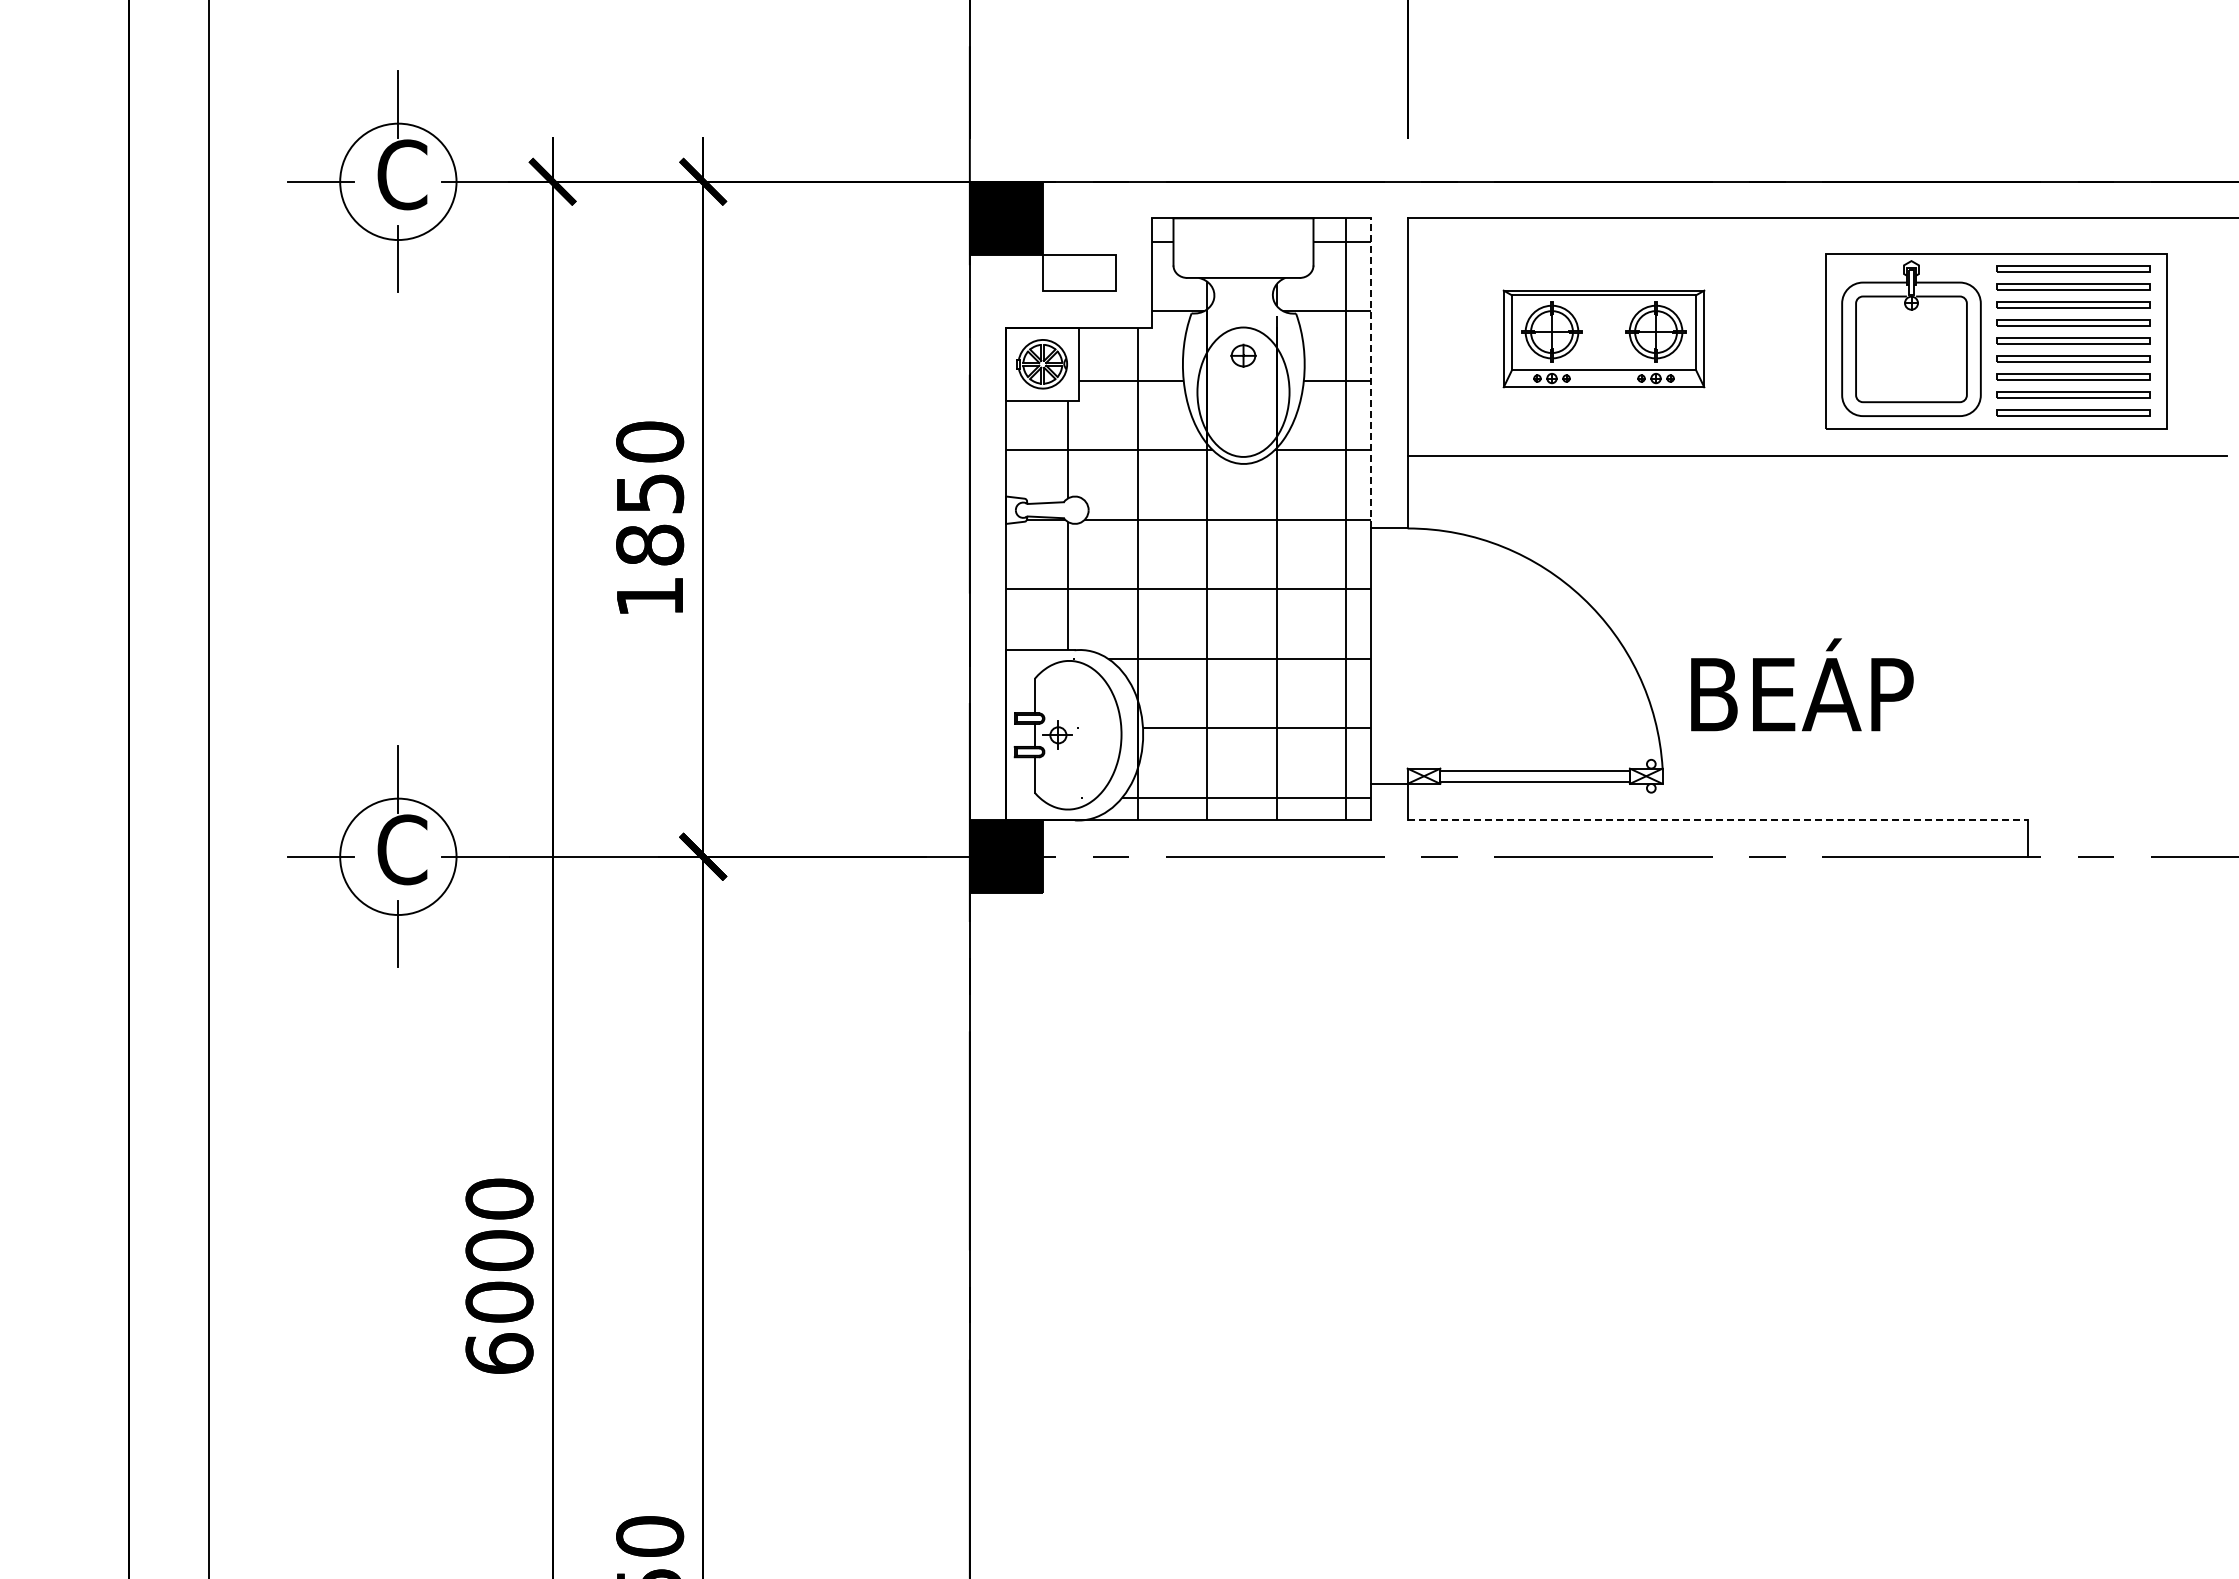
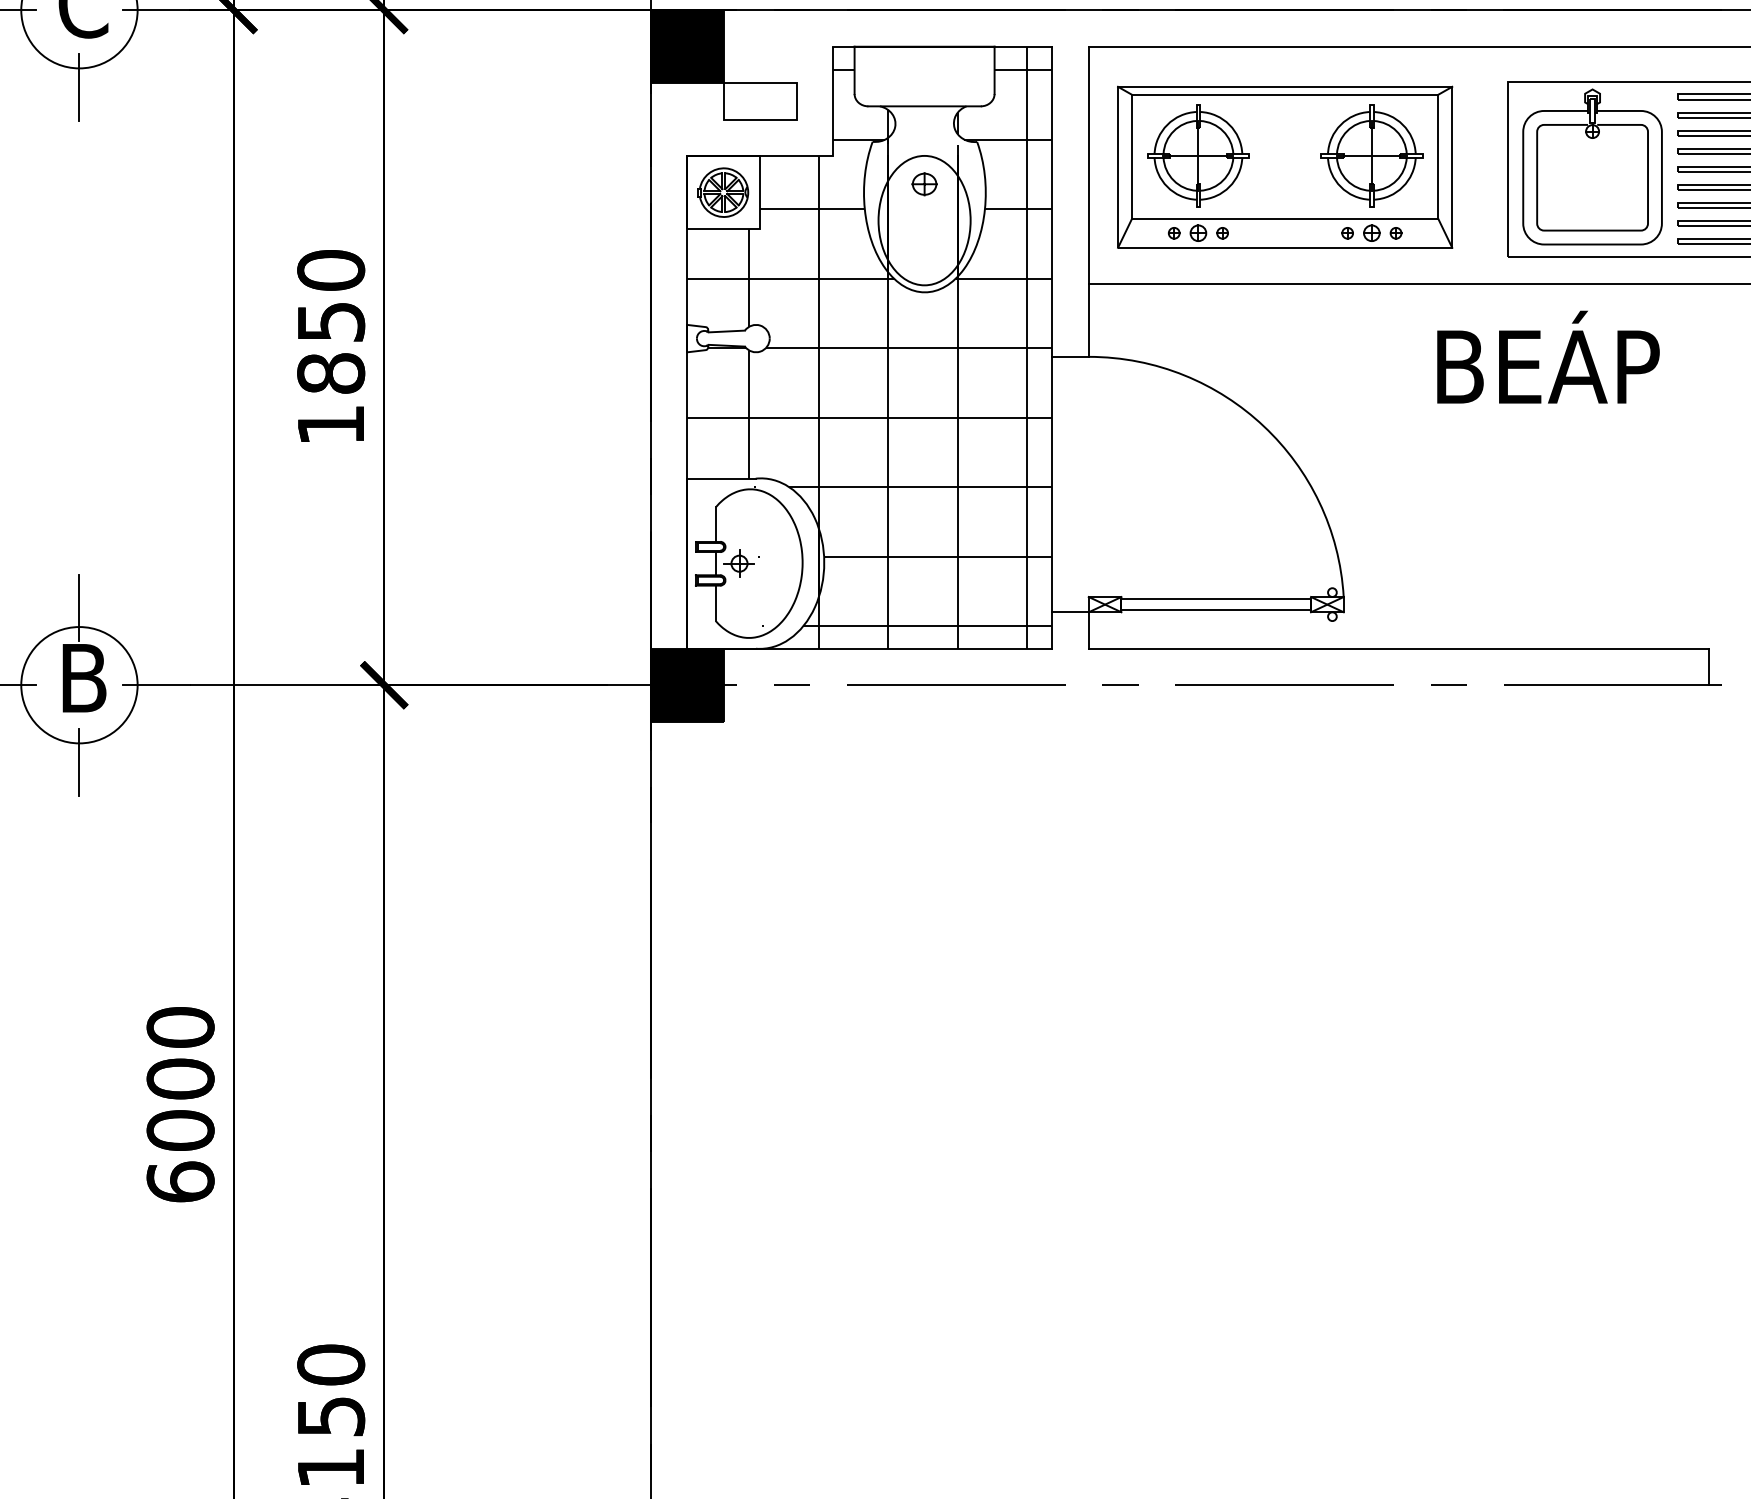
part: (1603, 338) -> (1284, 166), size x1.67
line: (1371, 372) -> (1052, 200), dashed -> solid
text: (1802, 684) -> (1548, 356), moved
line: (1718, 820) -> (1399, 648), dashed -> solid
text: (402, 849) -> (83, 677), C -> B

